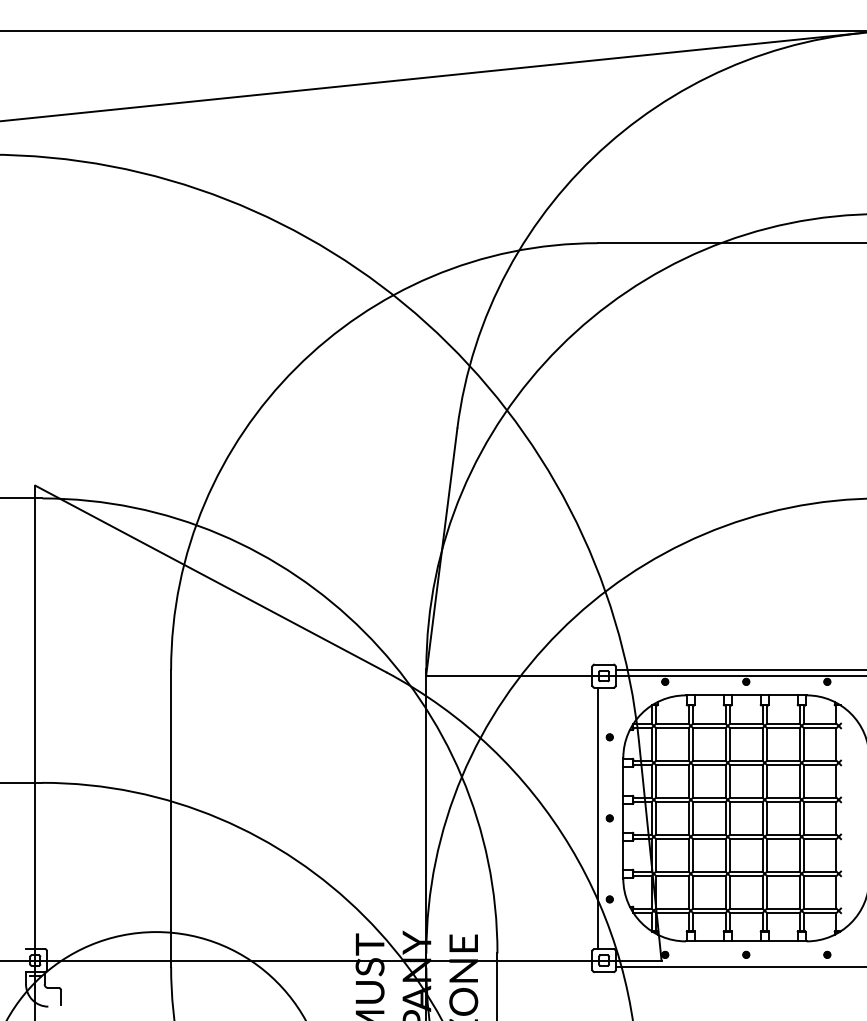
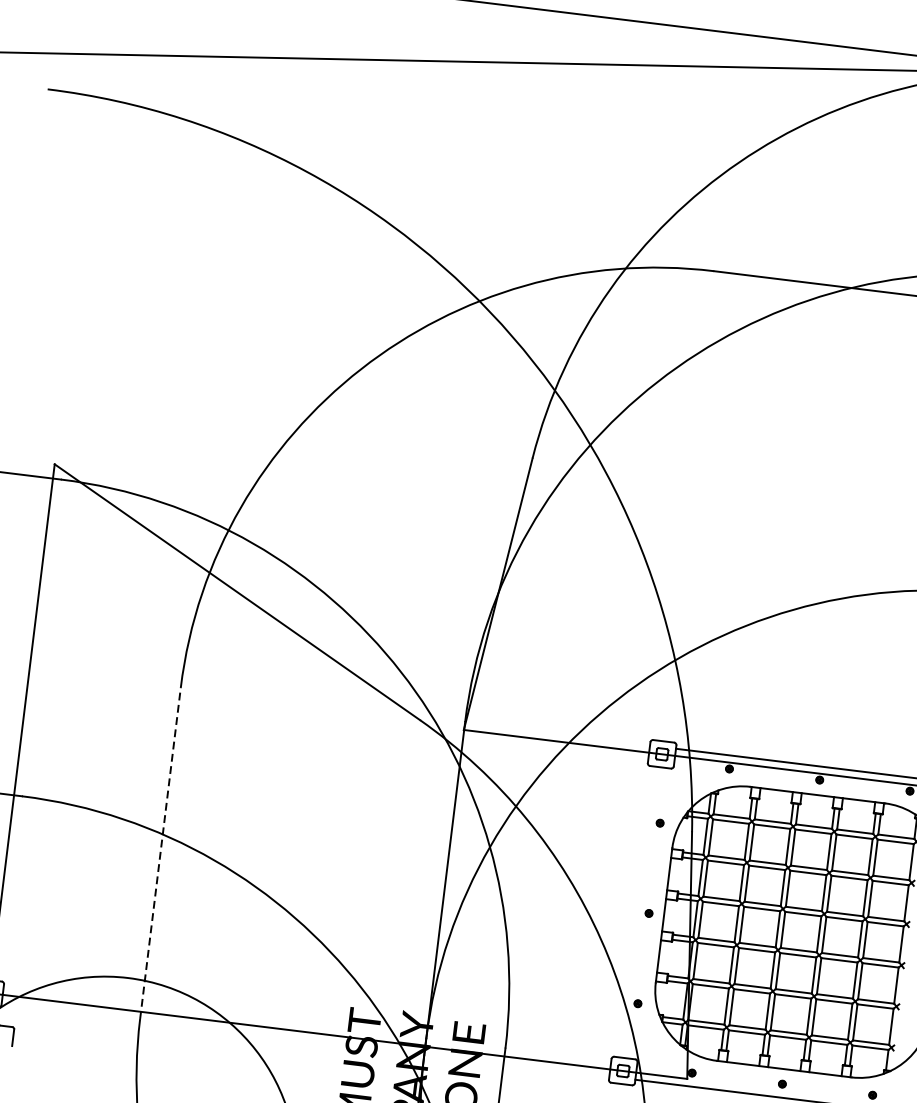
line: (597, 817) -> (635, 910), removed
line: (171, 818) -> (160, 853), solid -> dashed

